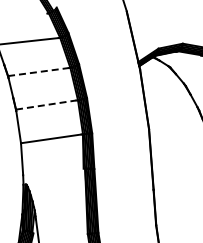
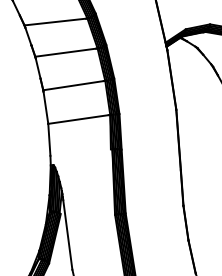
line: (38, 71) -> (65, 52), dashed -> solid
line: (46, 104) -> (73, 85), dashed -> solid

